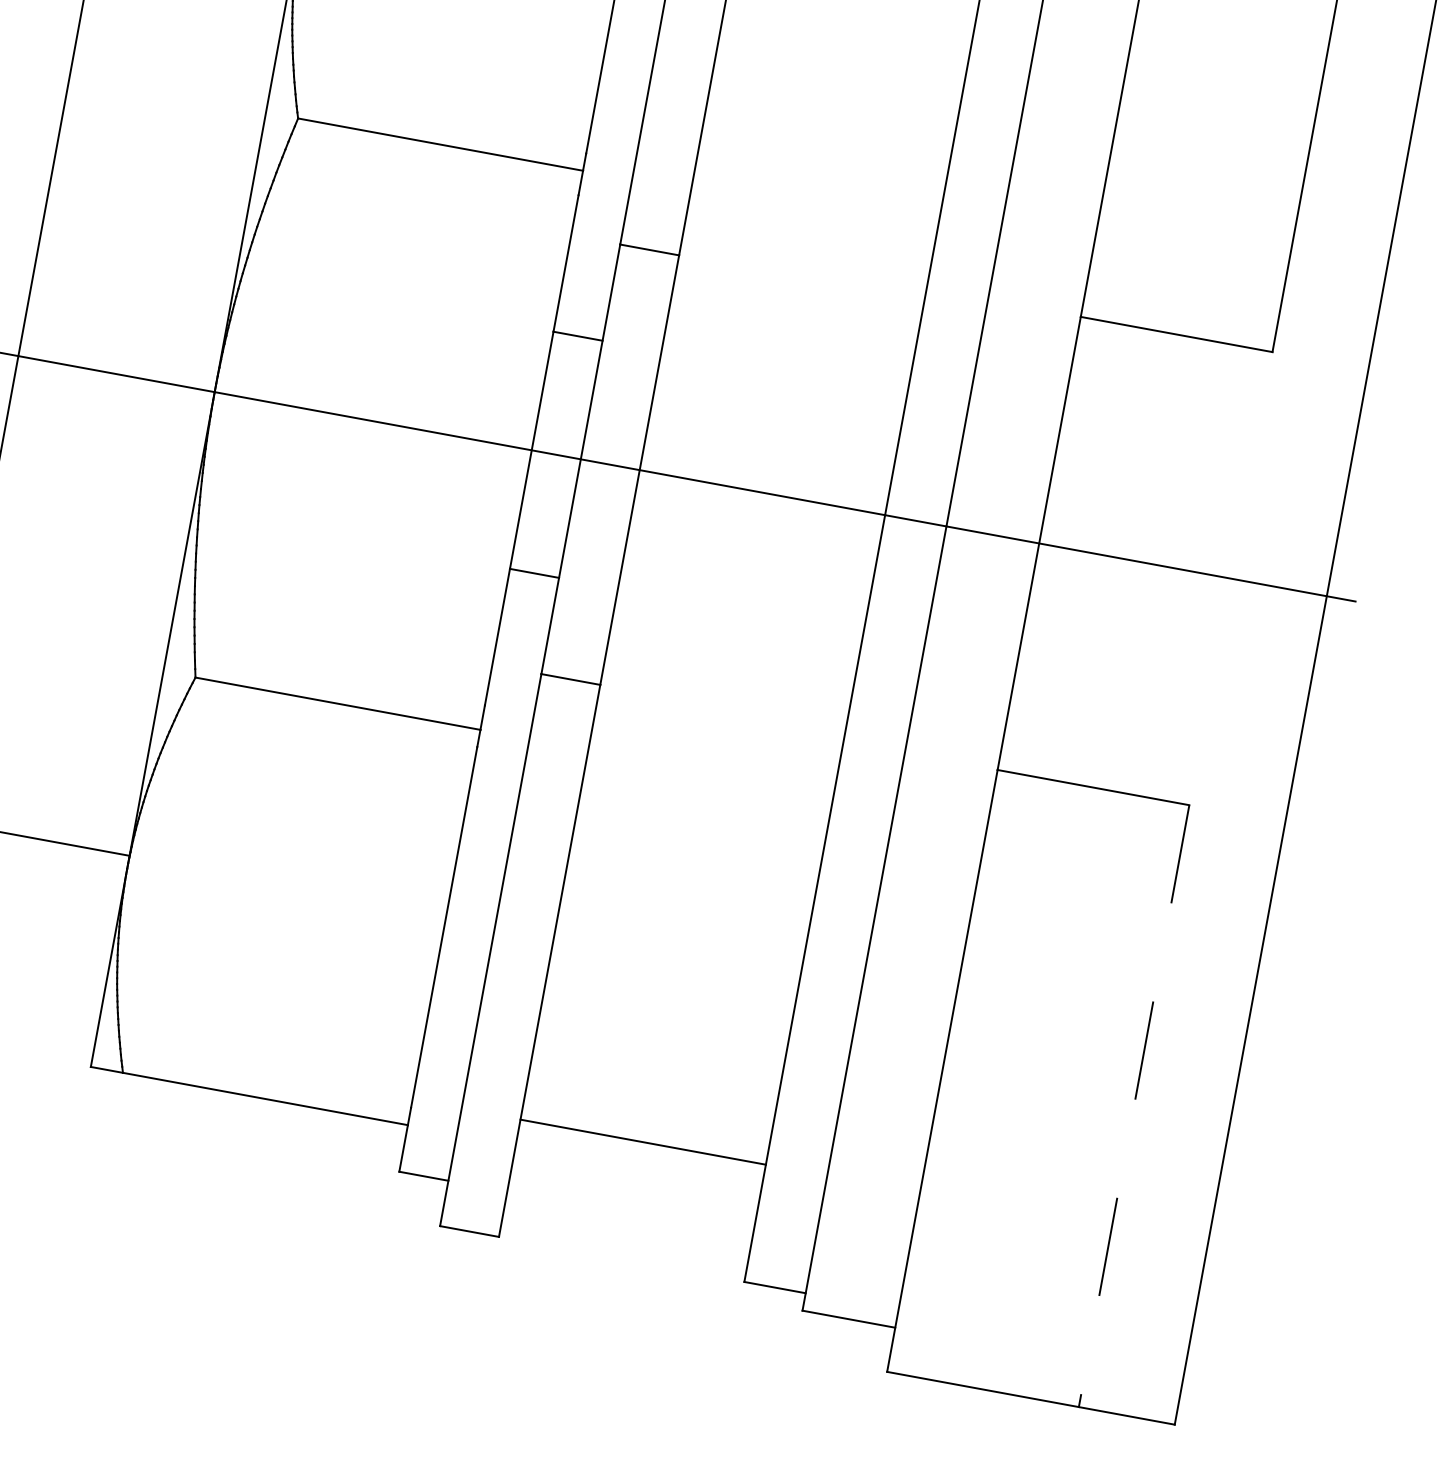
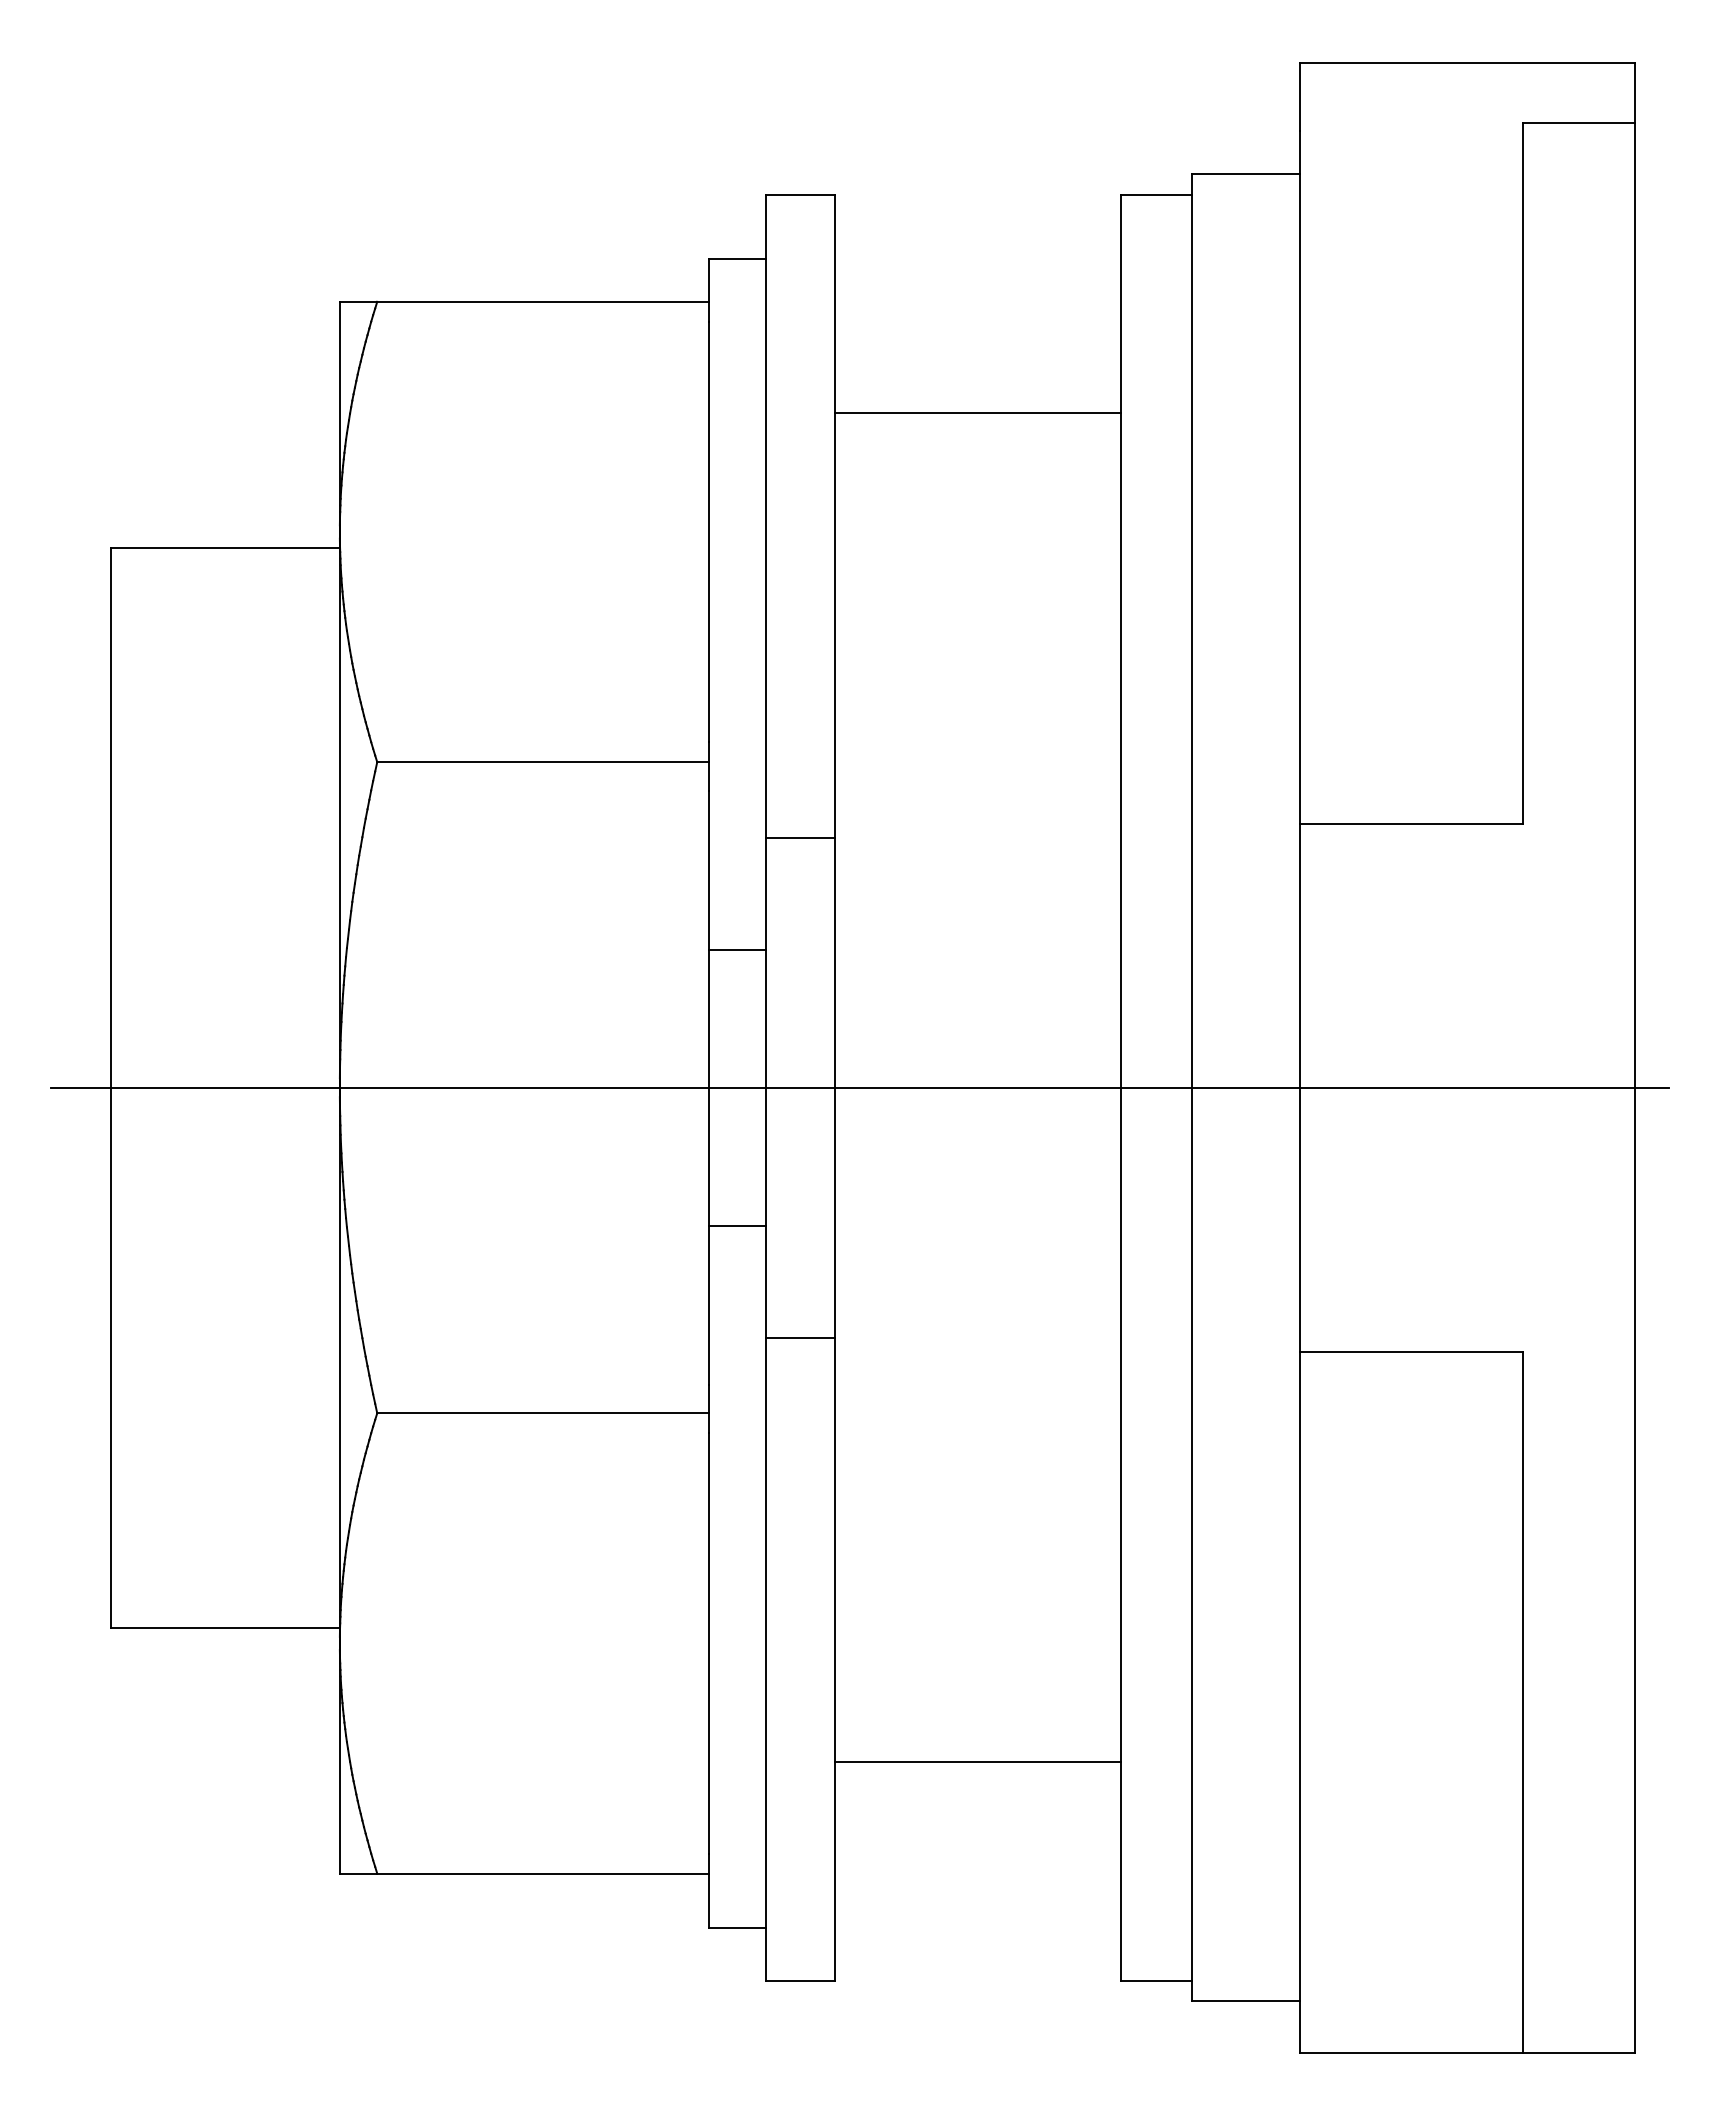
line: (1134, 1106) -> (1523, 1702), dashed -> solid
line: (642, 1142) -> (977, 1762), moved

